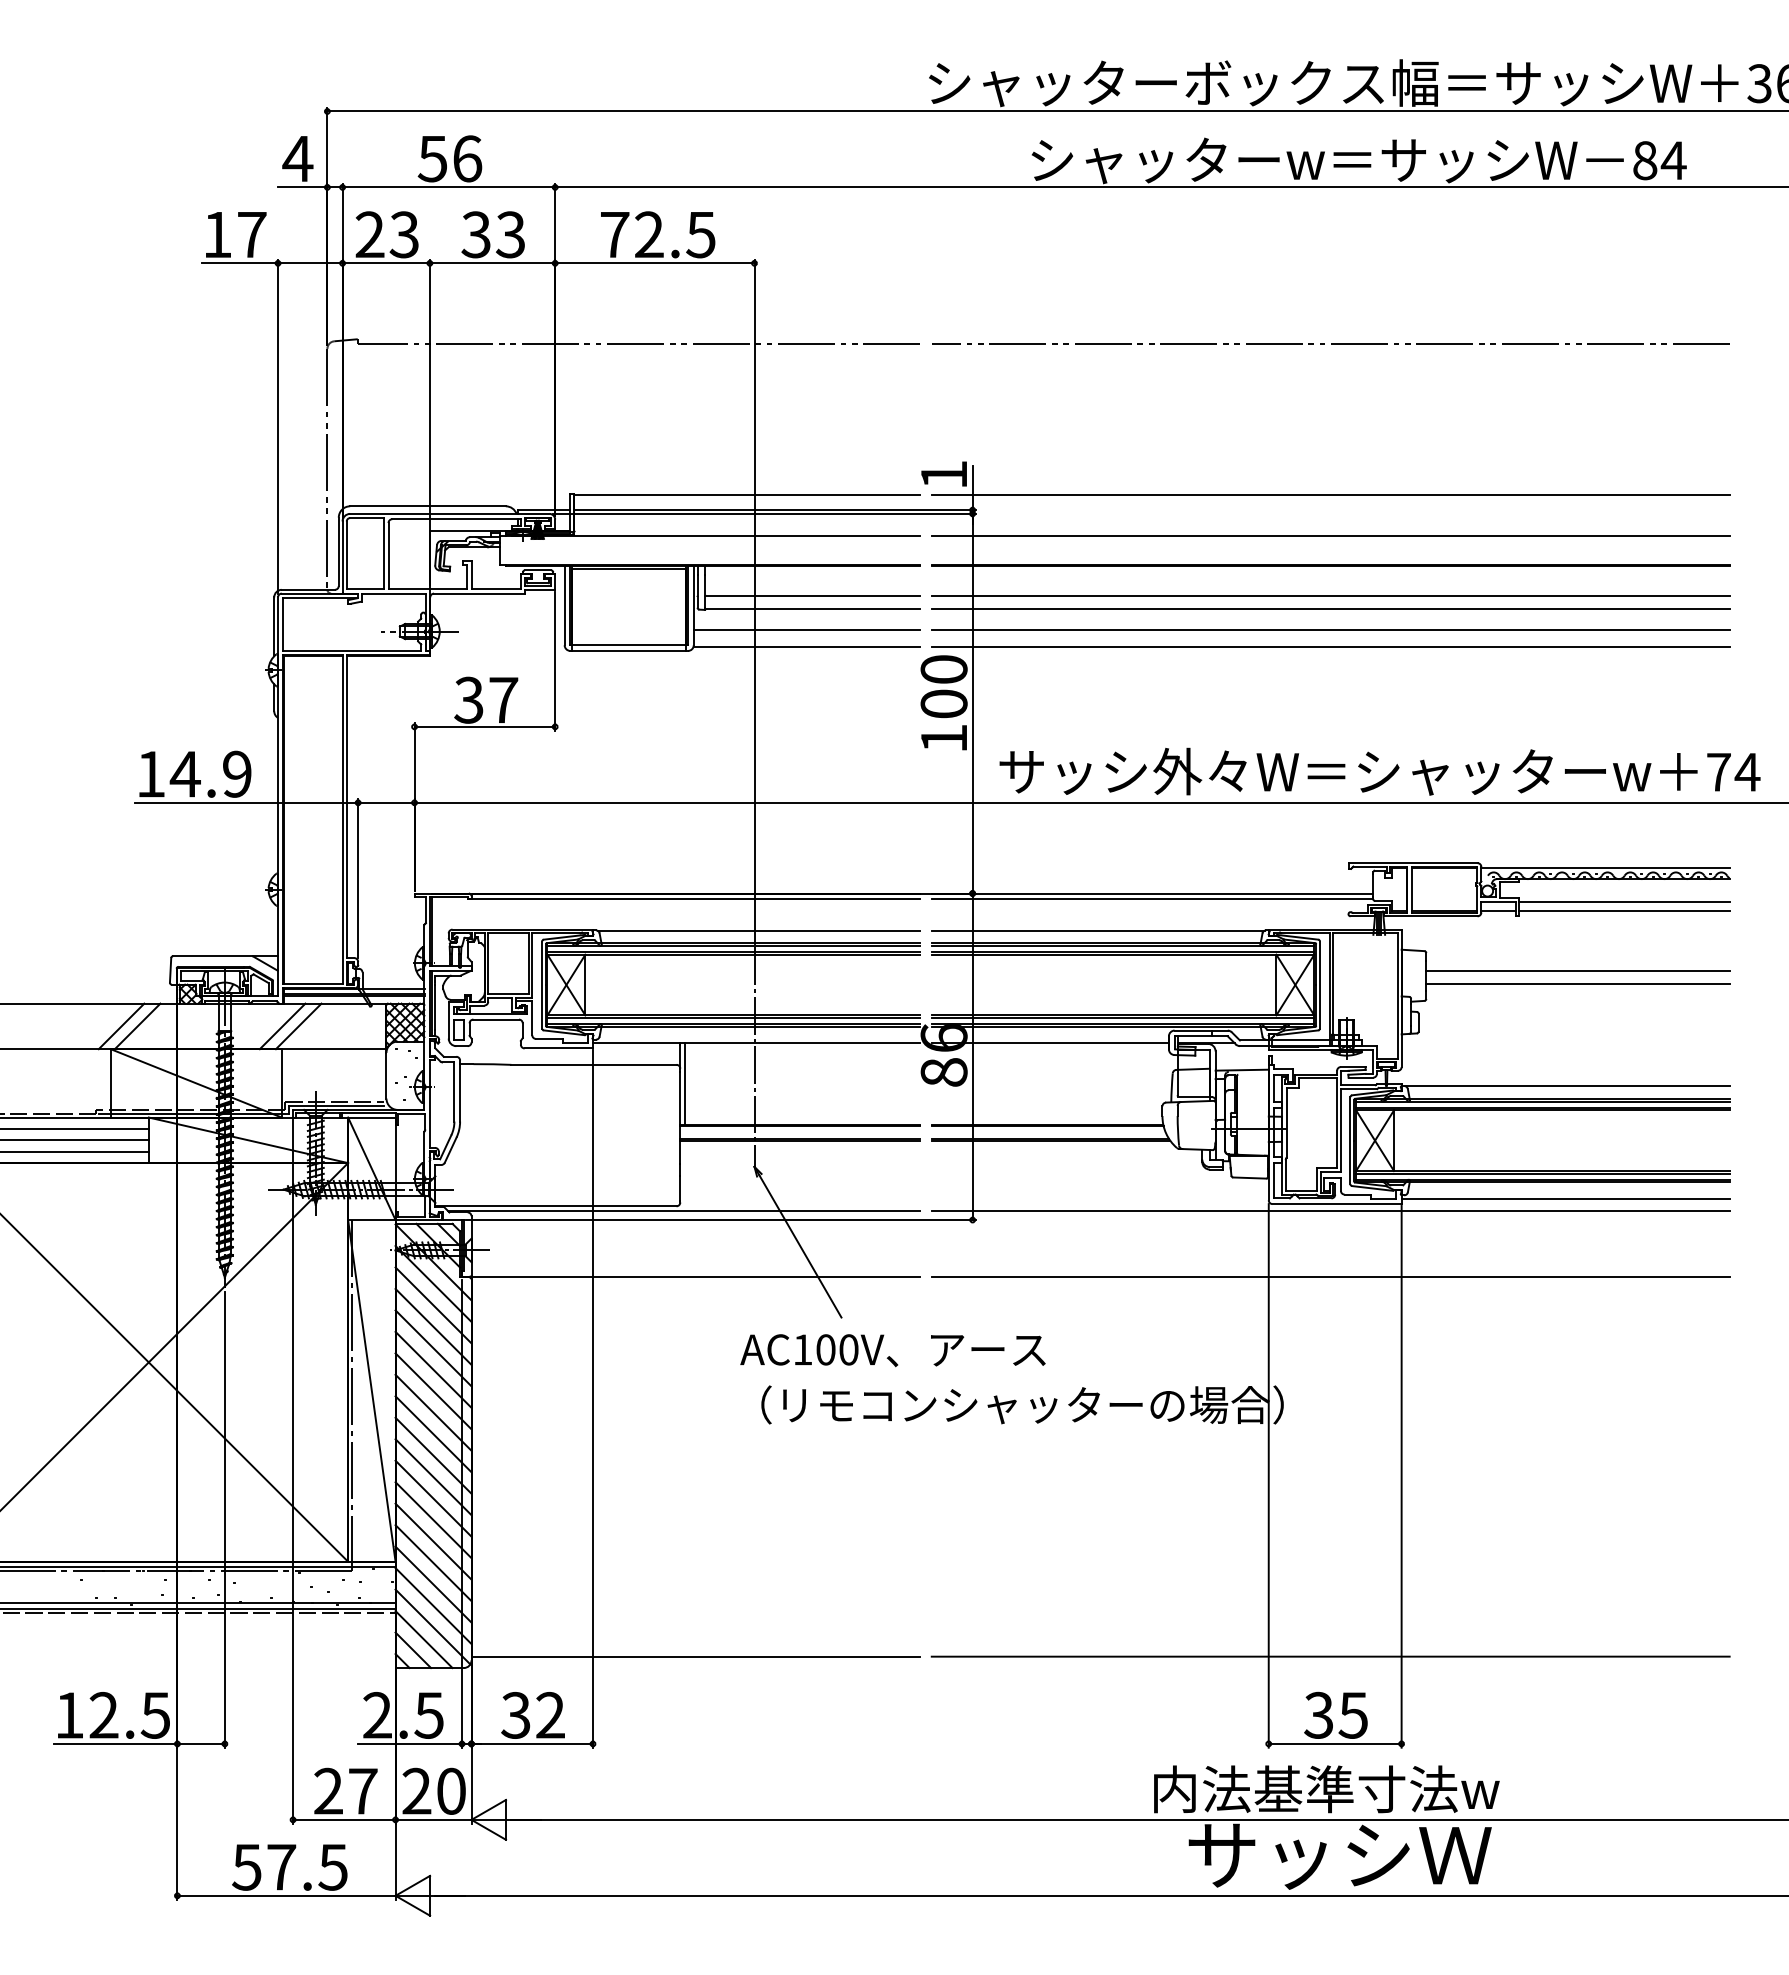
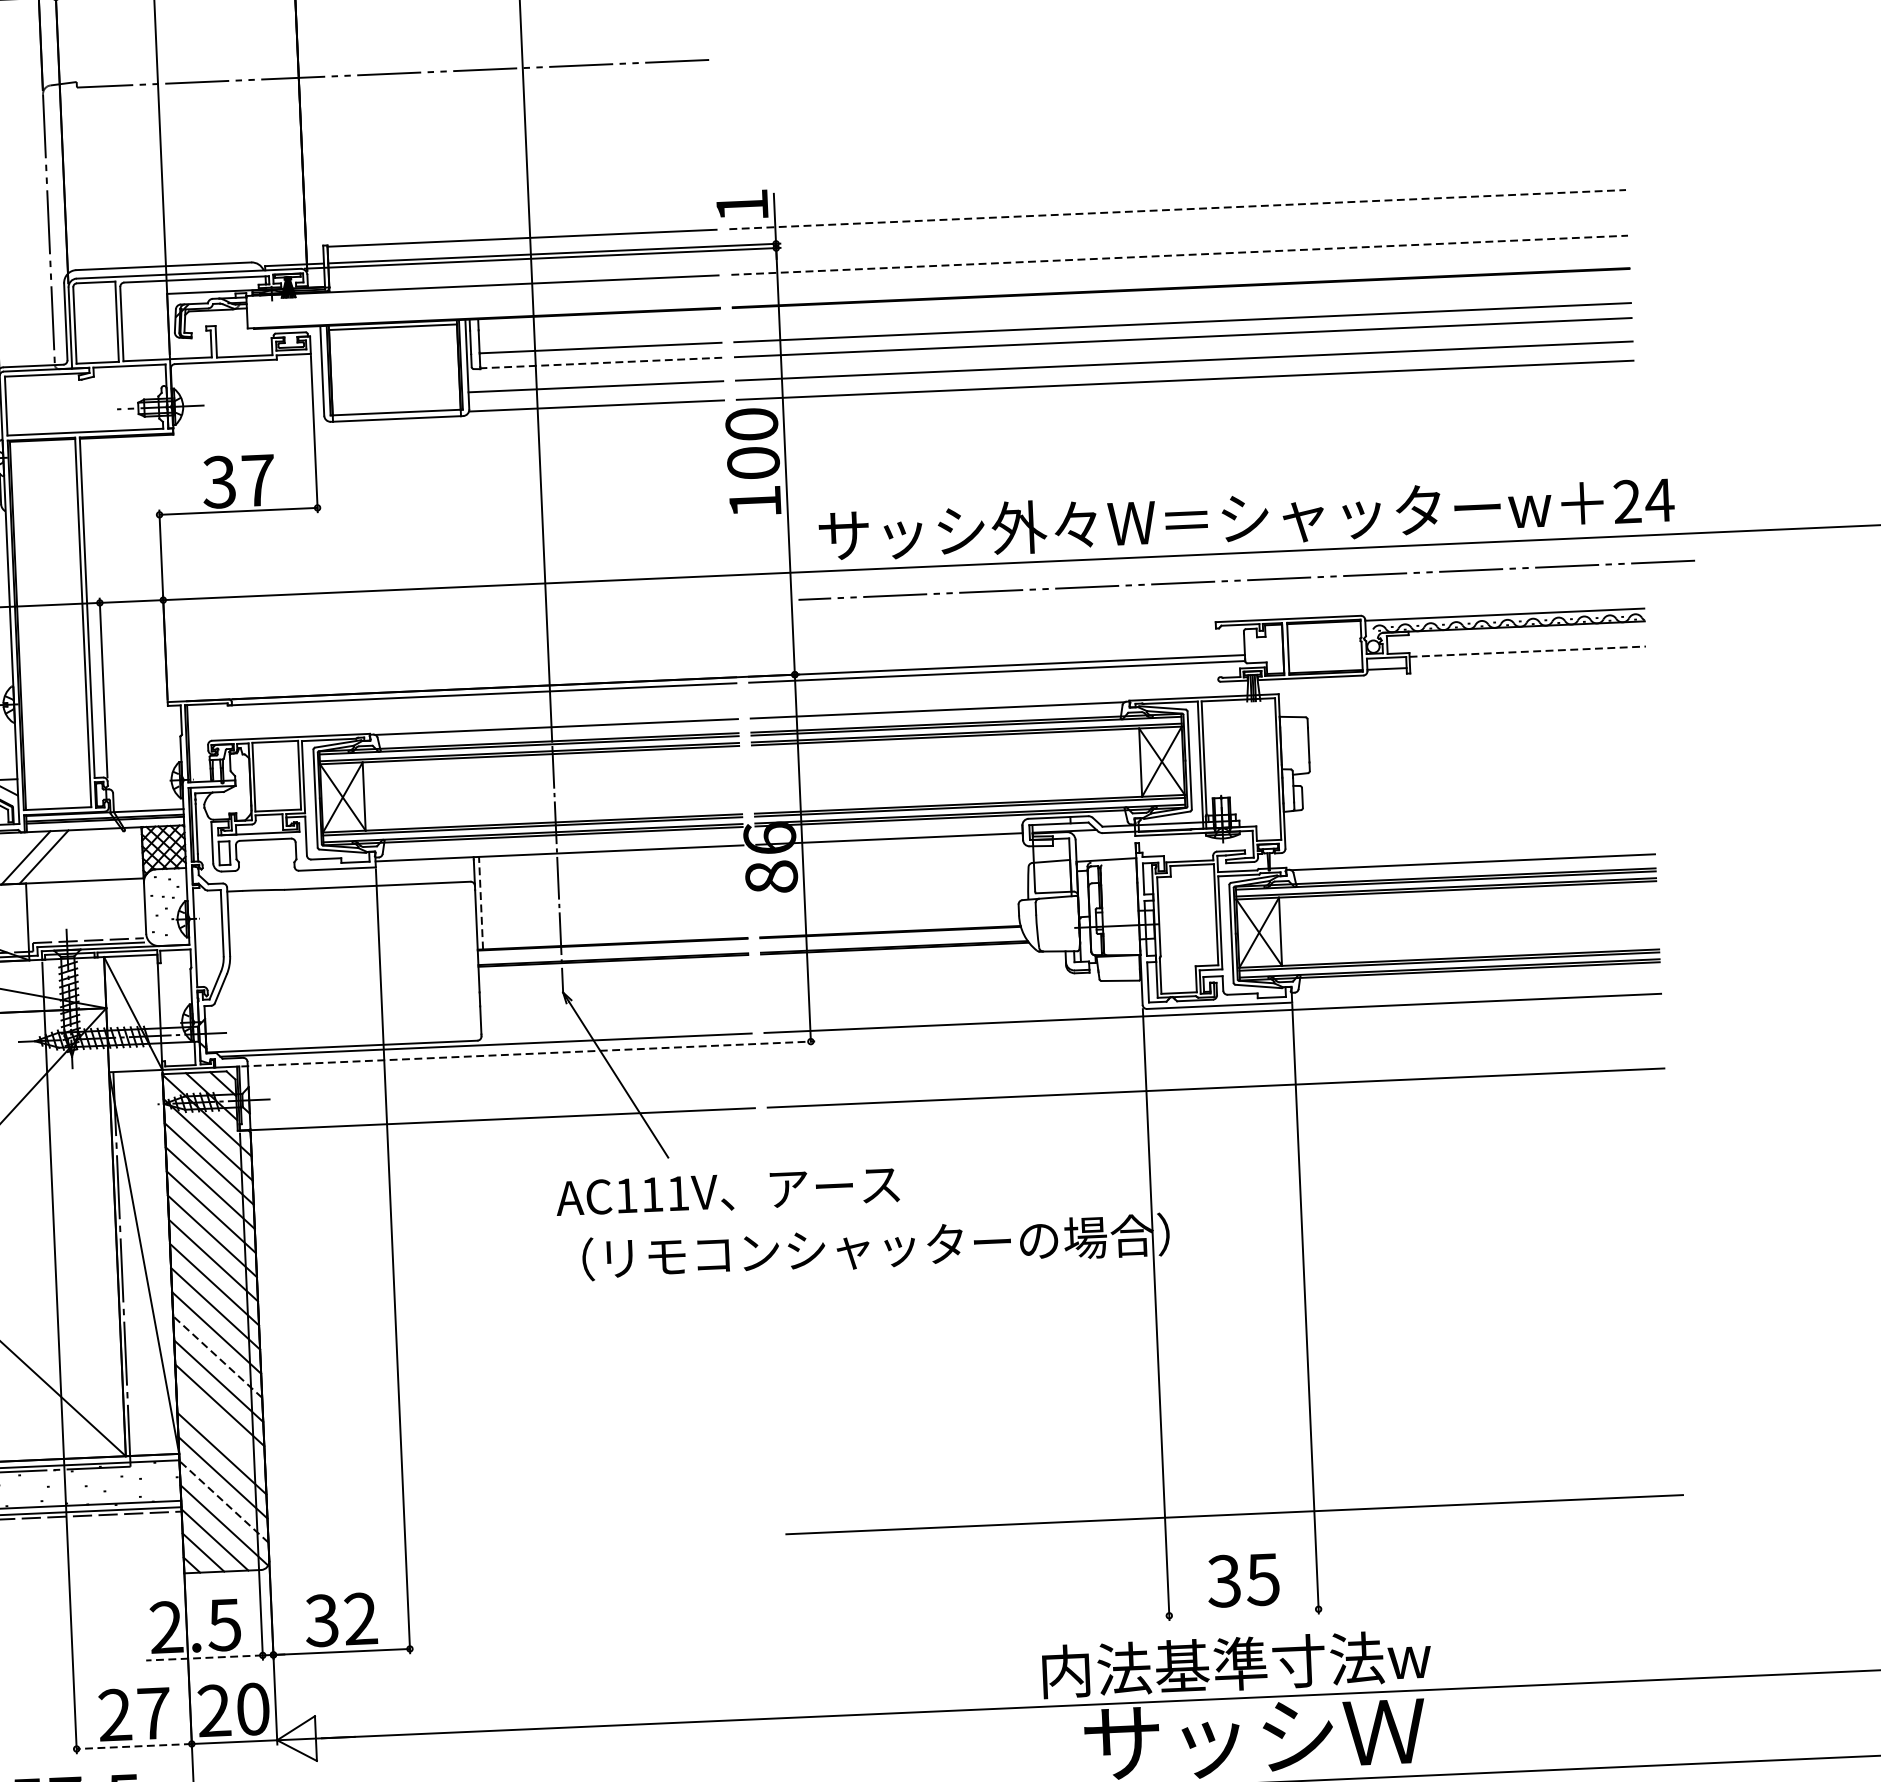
line: (1331, 343) -> (1247, 579), moved
line: (1330, 495) -> (1177, 209), solid -> dashed
line: (1330, 535) -> (1179, 254), solid -> dashed
line: (812, 609) -> (600, 363), solid -> dashed
text: (1718, 771) -> (1627, 500), 74 -> 24
line: (1625, 901) -> (1528, 651), solid -> dashed
line: (1624, 911) -> (1528, 662), removed
line: (1577, 970) -> (1478, 731), removed
line: (1577, 983) -> (1478, 746), removed
line: (685, 1083) -> (481, 902), solid -> dashed
line: (1565, 1198) -> (1476, 988), removed
line: (721, 1220) -> (528, 1054), solid -> dashed
text: (837, 1349) -> (665, 1193), AC100V -> AC111V
line: (433, 1477) -> (217, 1357), solid -> dashed
line: (433, 1541) -> (220, 1429), removed
line: (433, 1606) -> (223, 1502), solid -> dashed
line: (695, 1656) -> (520, 1545), removed
line: (410, 1743) -> (204, 1657), solid -> dashed
line: (1334, 1743) -> (1243, 1612), removed
line: (343, 1819) -> (133, 1746), solid -> dashed

